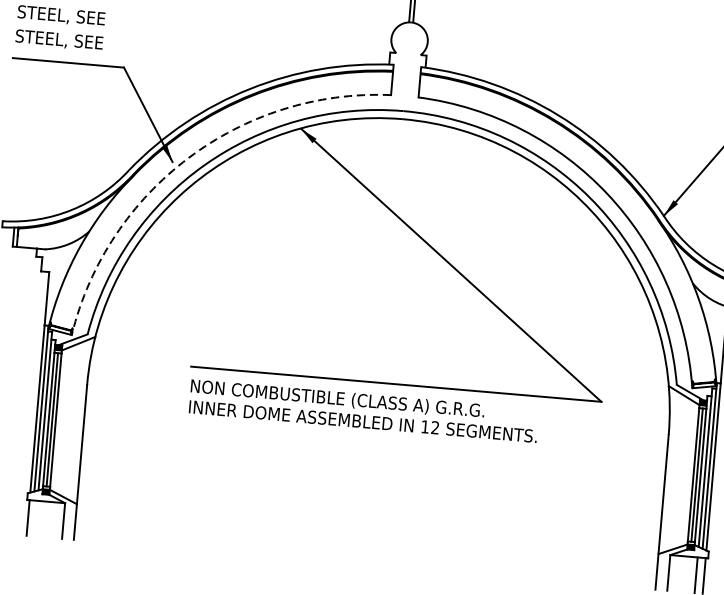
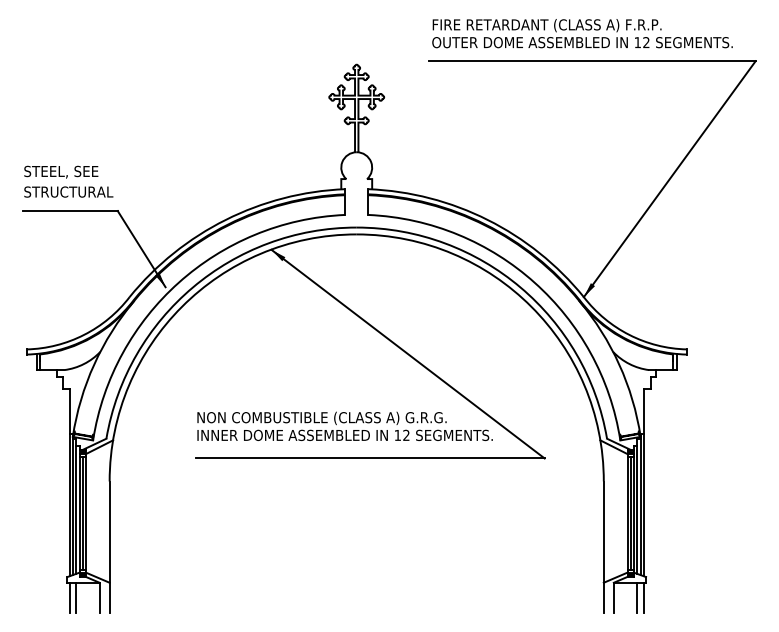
text: (79, 41) -> (78, 192), STEEL, SEE -> STRUCTURAL
arc: (188, 157) -> (178, 282), dashed -> solid
text: (363, 409) -> (344, 425), moved
line: (36, 518) -> (76, 597), added

